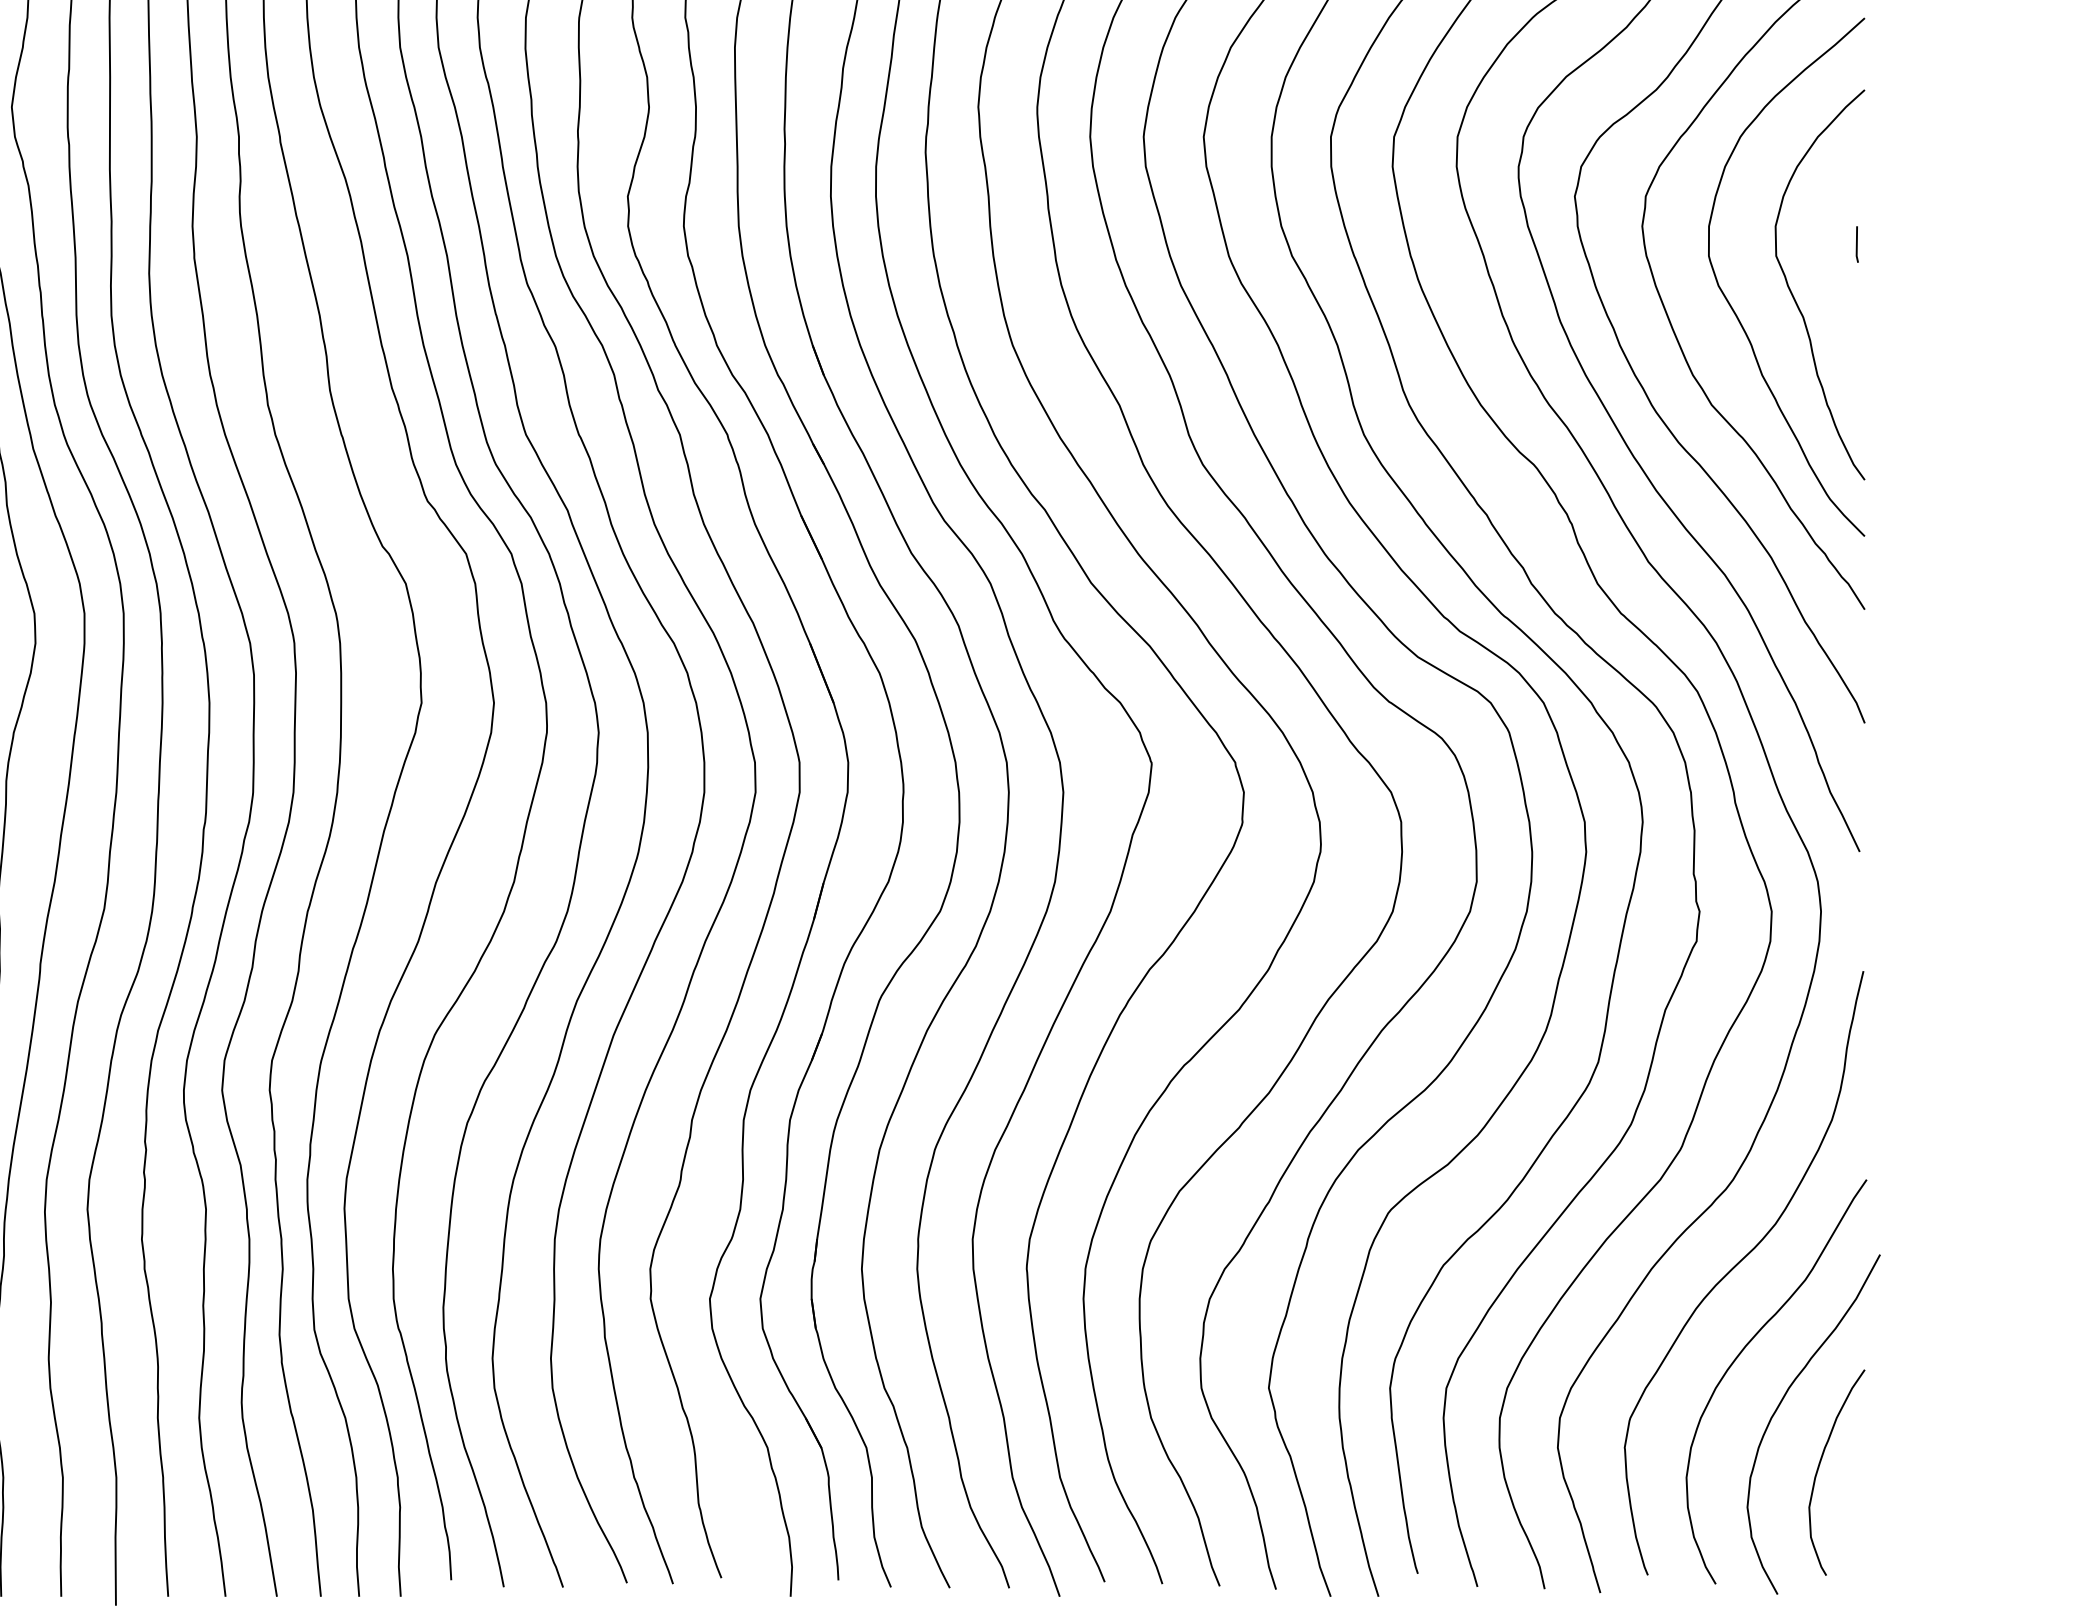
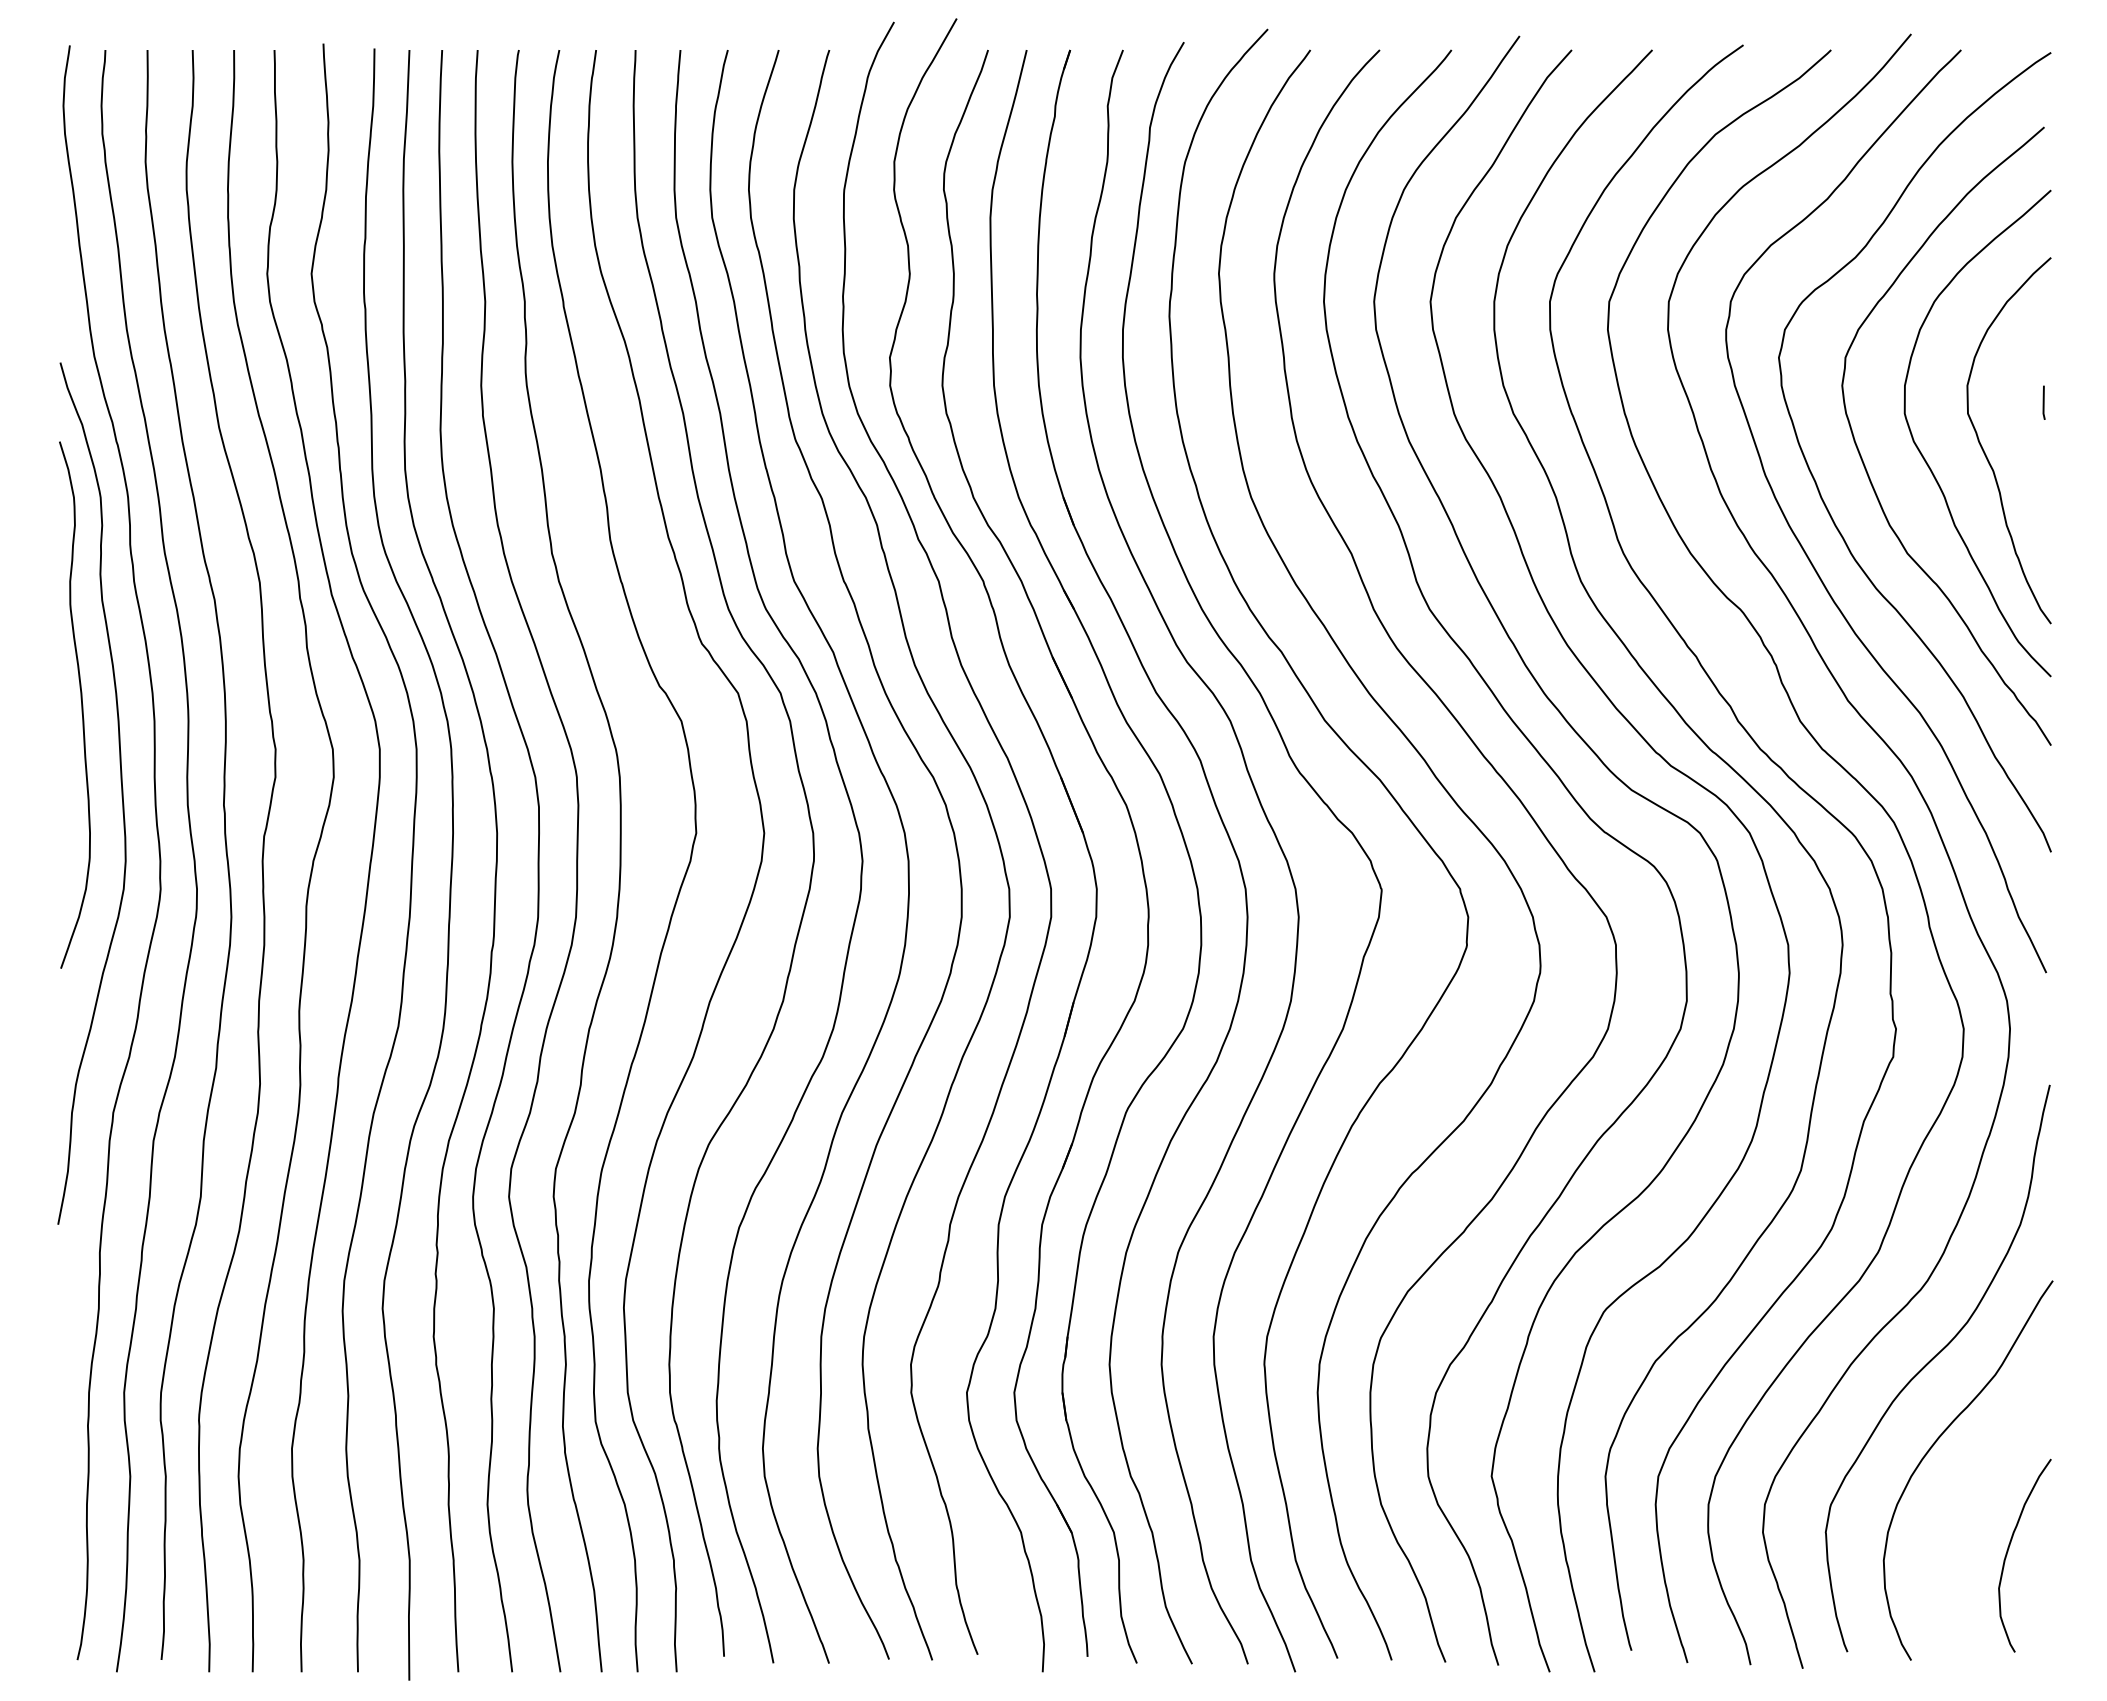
curve: (1779, 1406) -> (1971, 1493), removed

